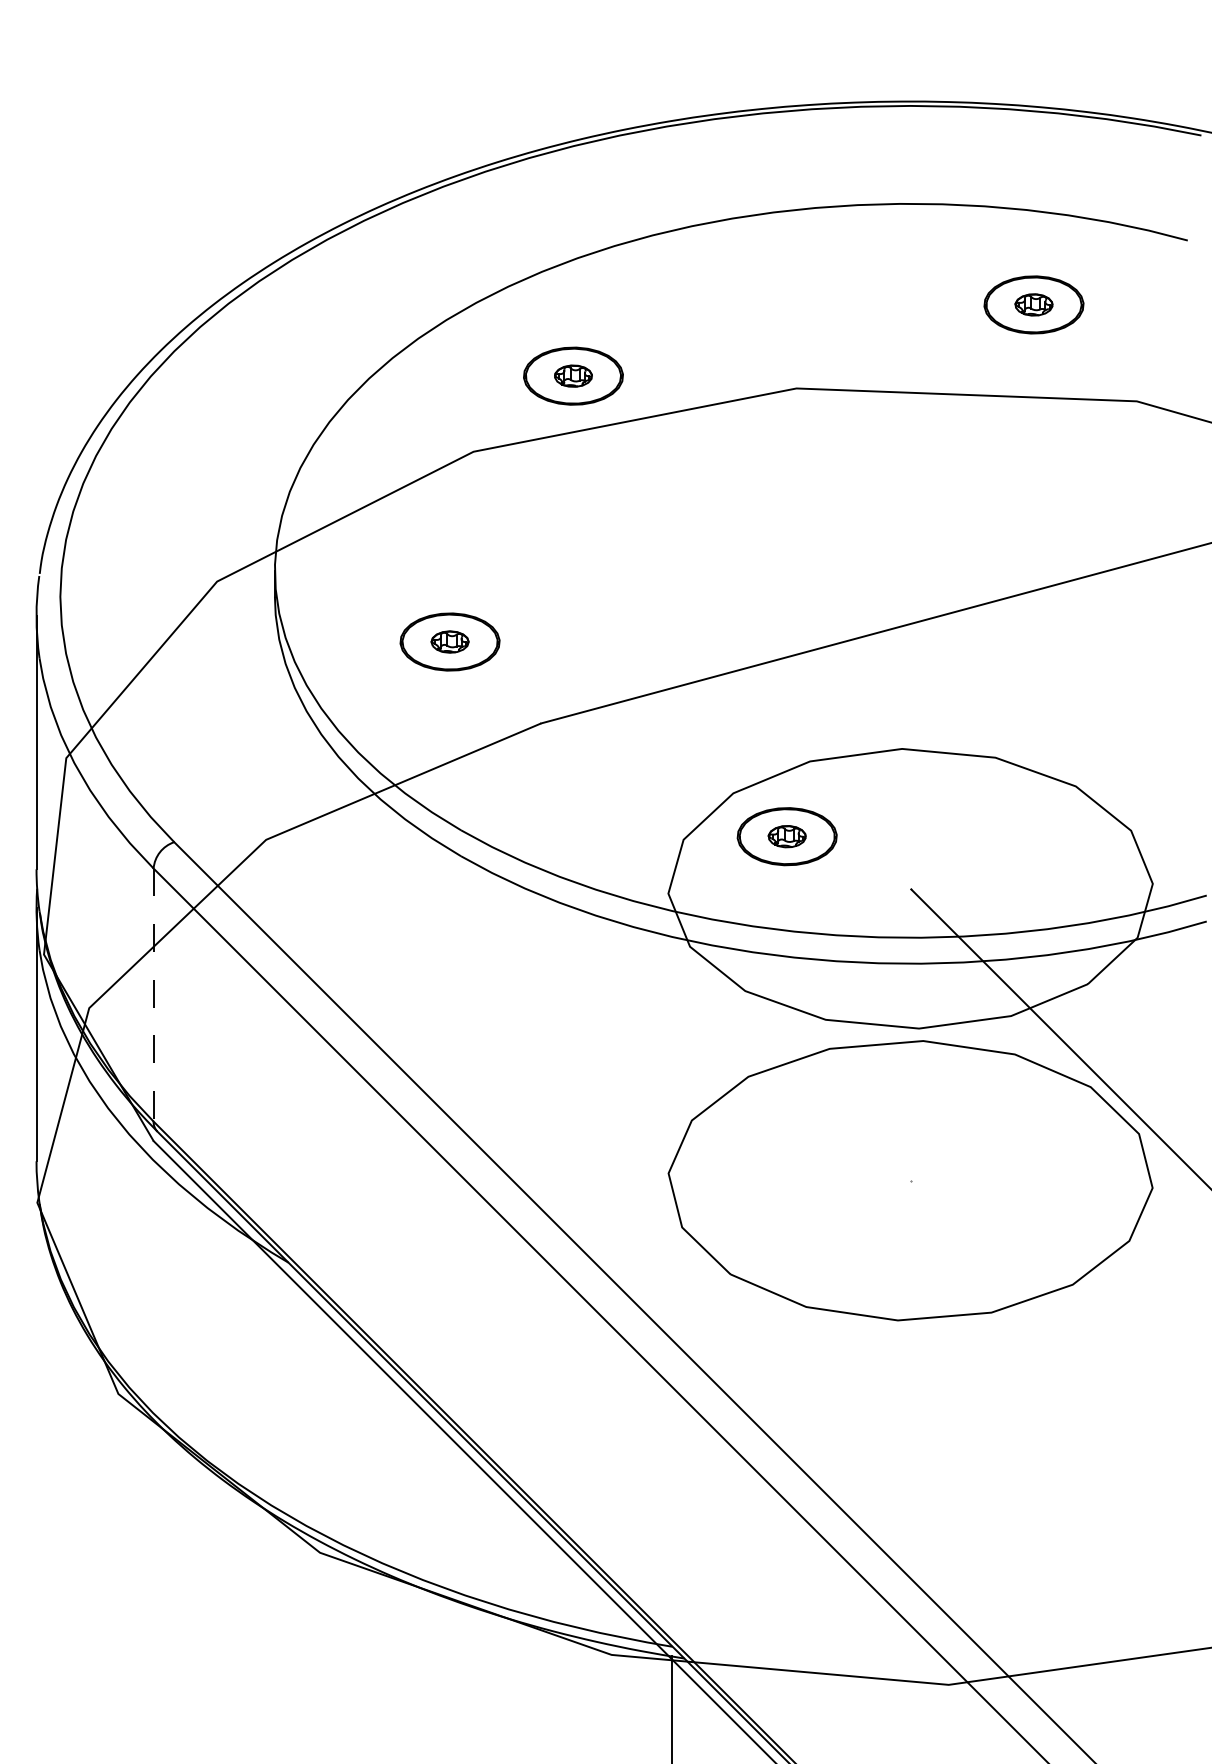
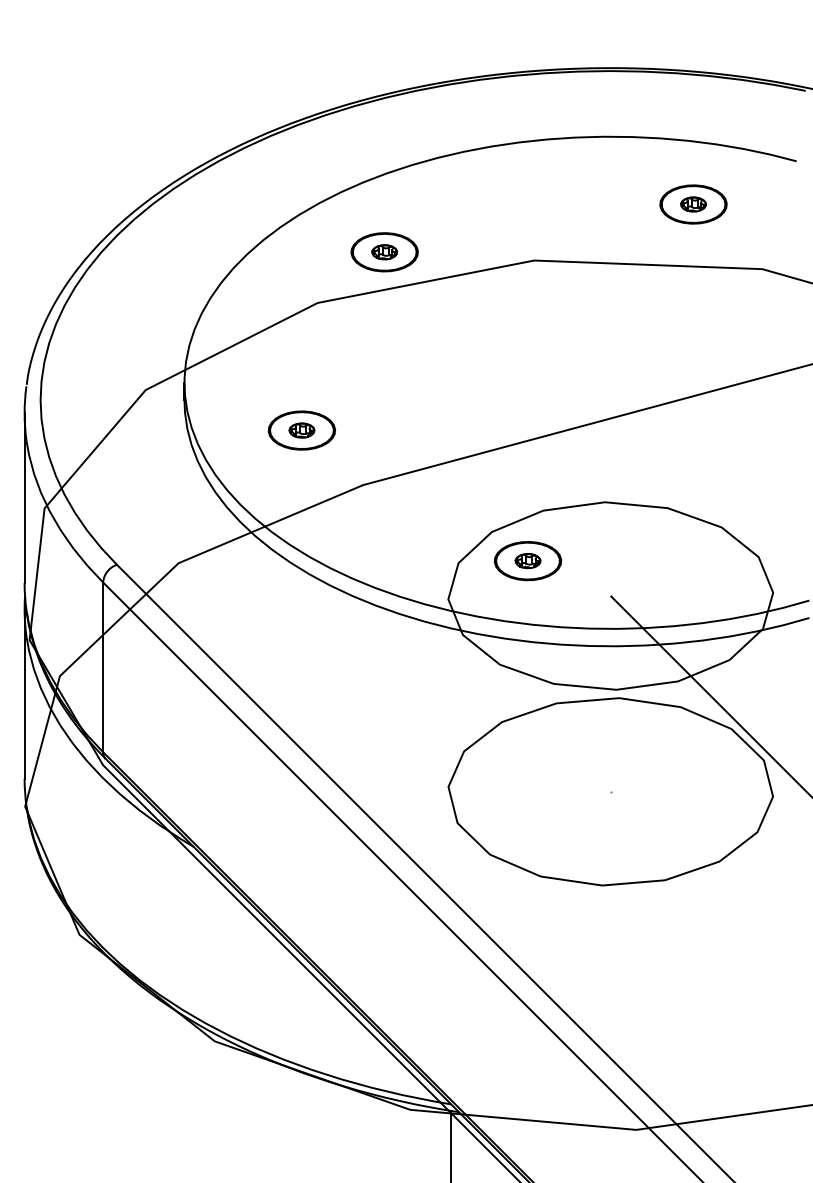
line: (154, 995) -> (103, 667), dashed -> solid

